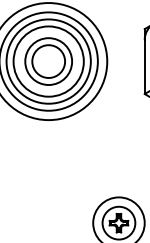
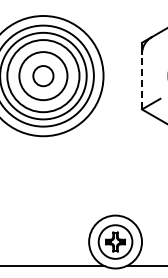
circle: (48, 60) -> (43, 75), size x0.6
line: (145, 66) -> (142, 81), solid -> dashed

